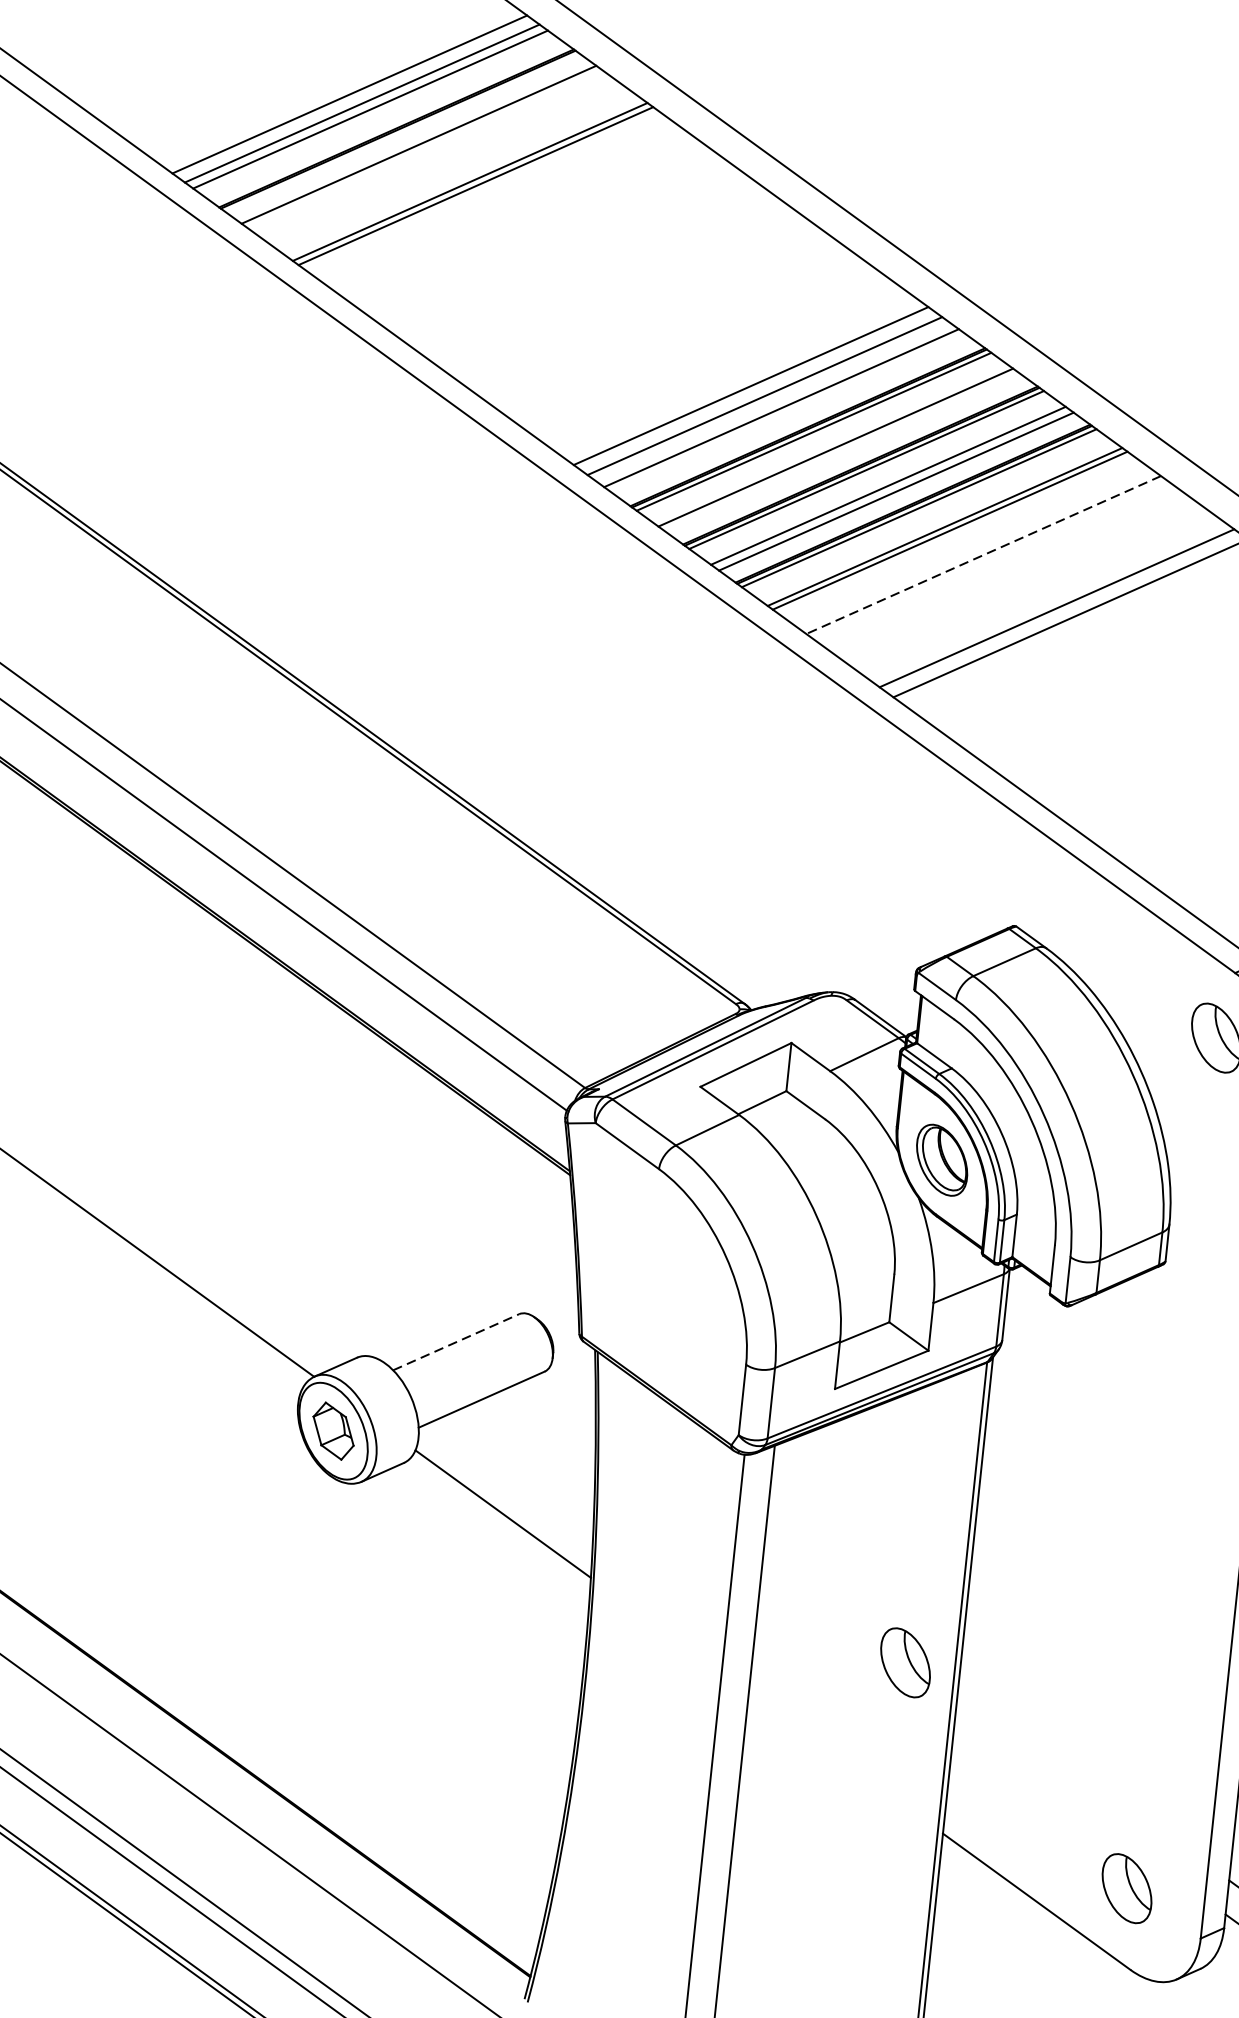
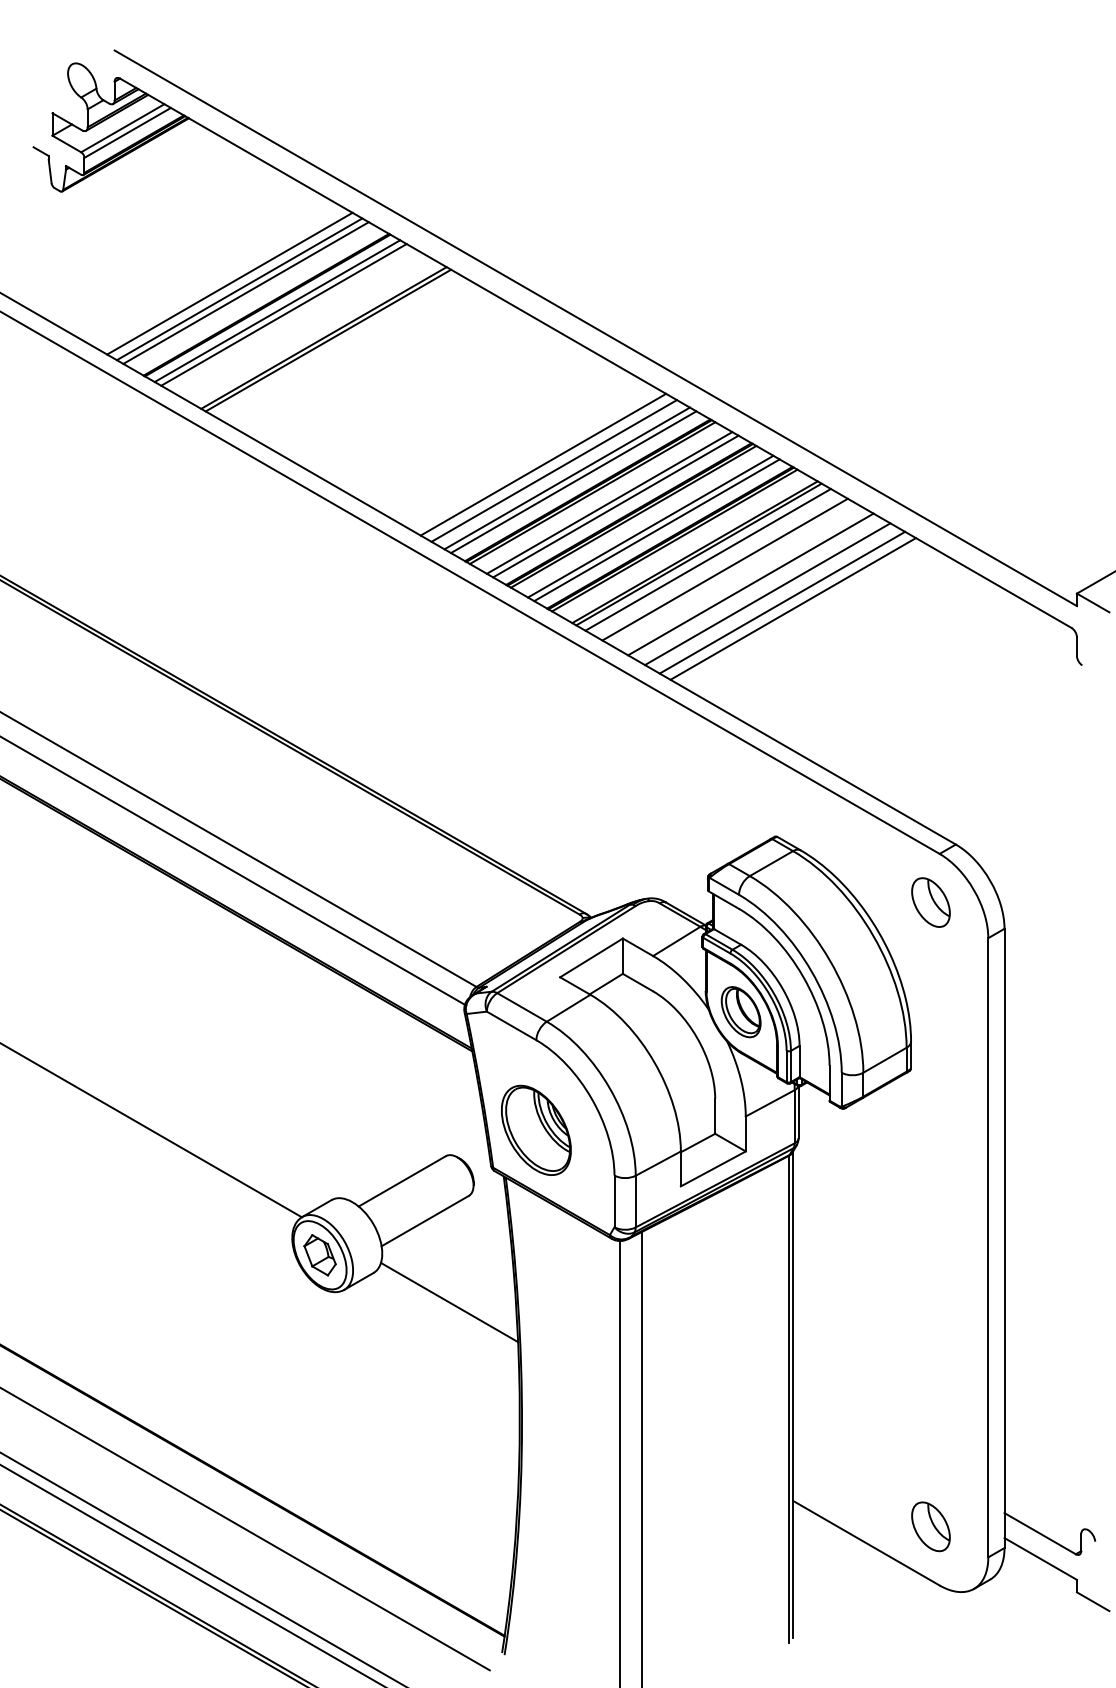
line: (410, 139) -> (277, 311), added
line: (789, 414) -> (573, 482), added
line: (843, 453) -> (615, 506), added
line: (961, 538) -> (707, 559), added
line: (984, 554) -> (725, 569), dashed -> solid
line: (1016, 578) -> (750, 584), added
line: (1037, 594) -> (767, 594), added
part: (646, 1290) -> (536, 1129), added
line: (456, 1342) -> (402, 1181), dashed -> solid
part: (904, 1662) -> (752, 1379), removed

